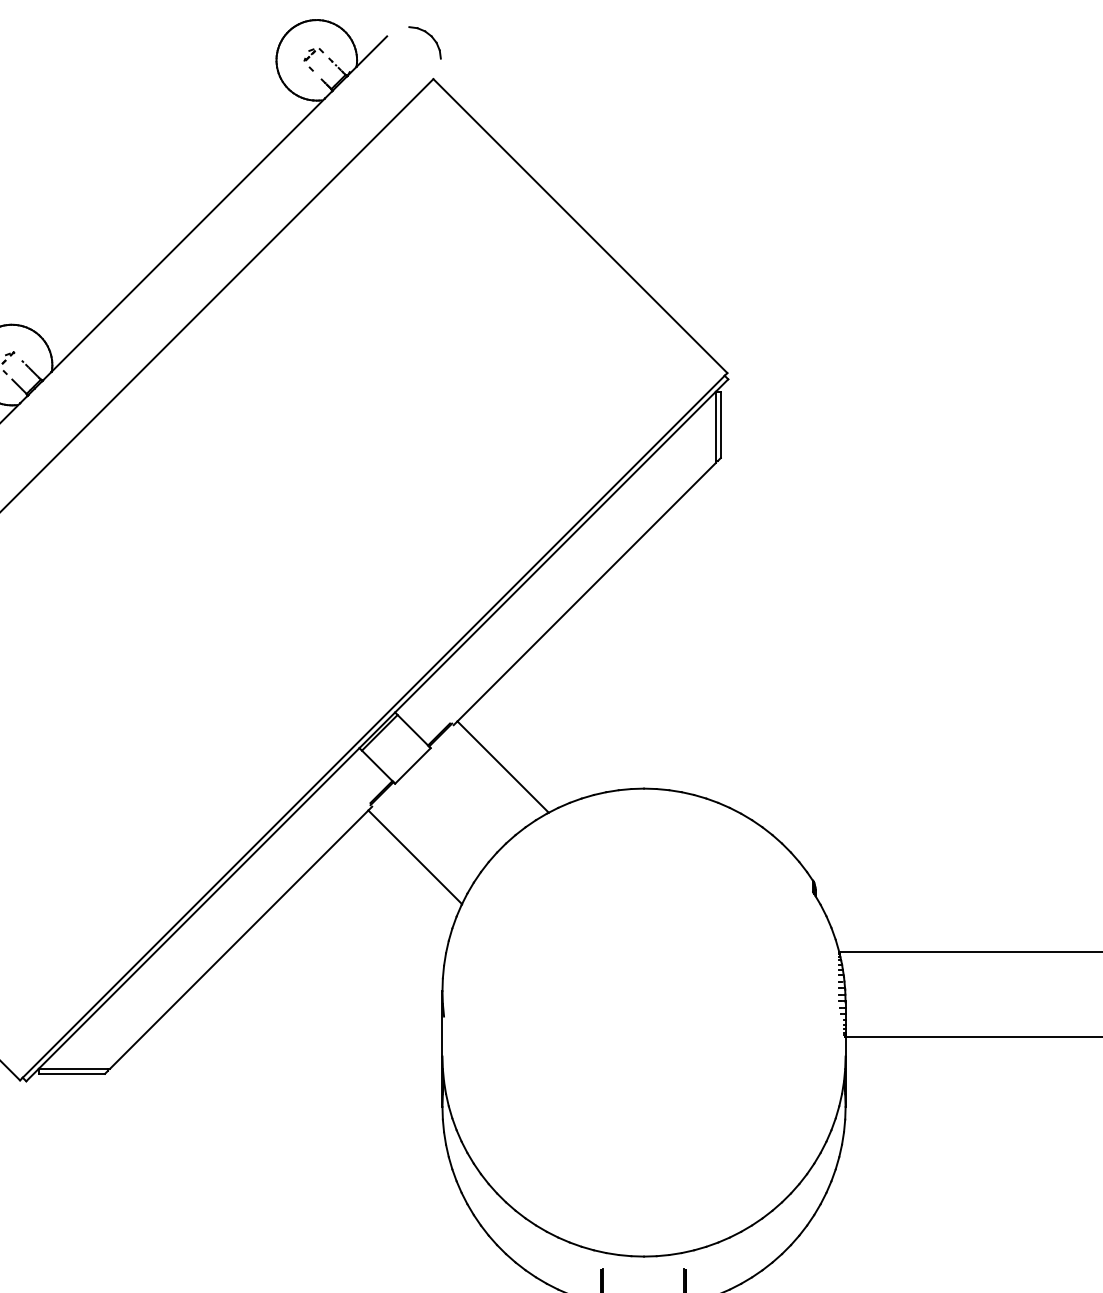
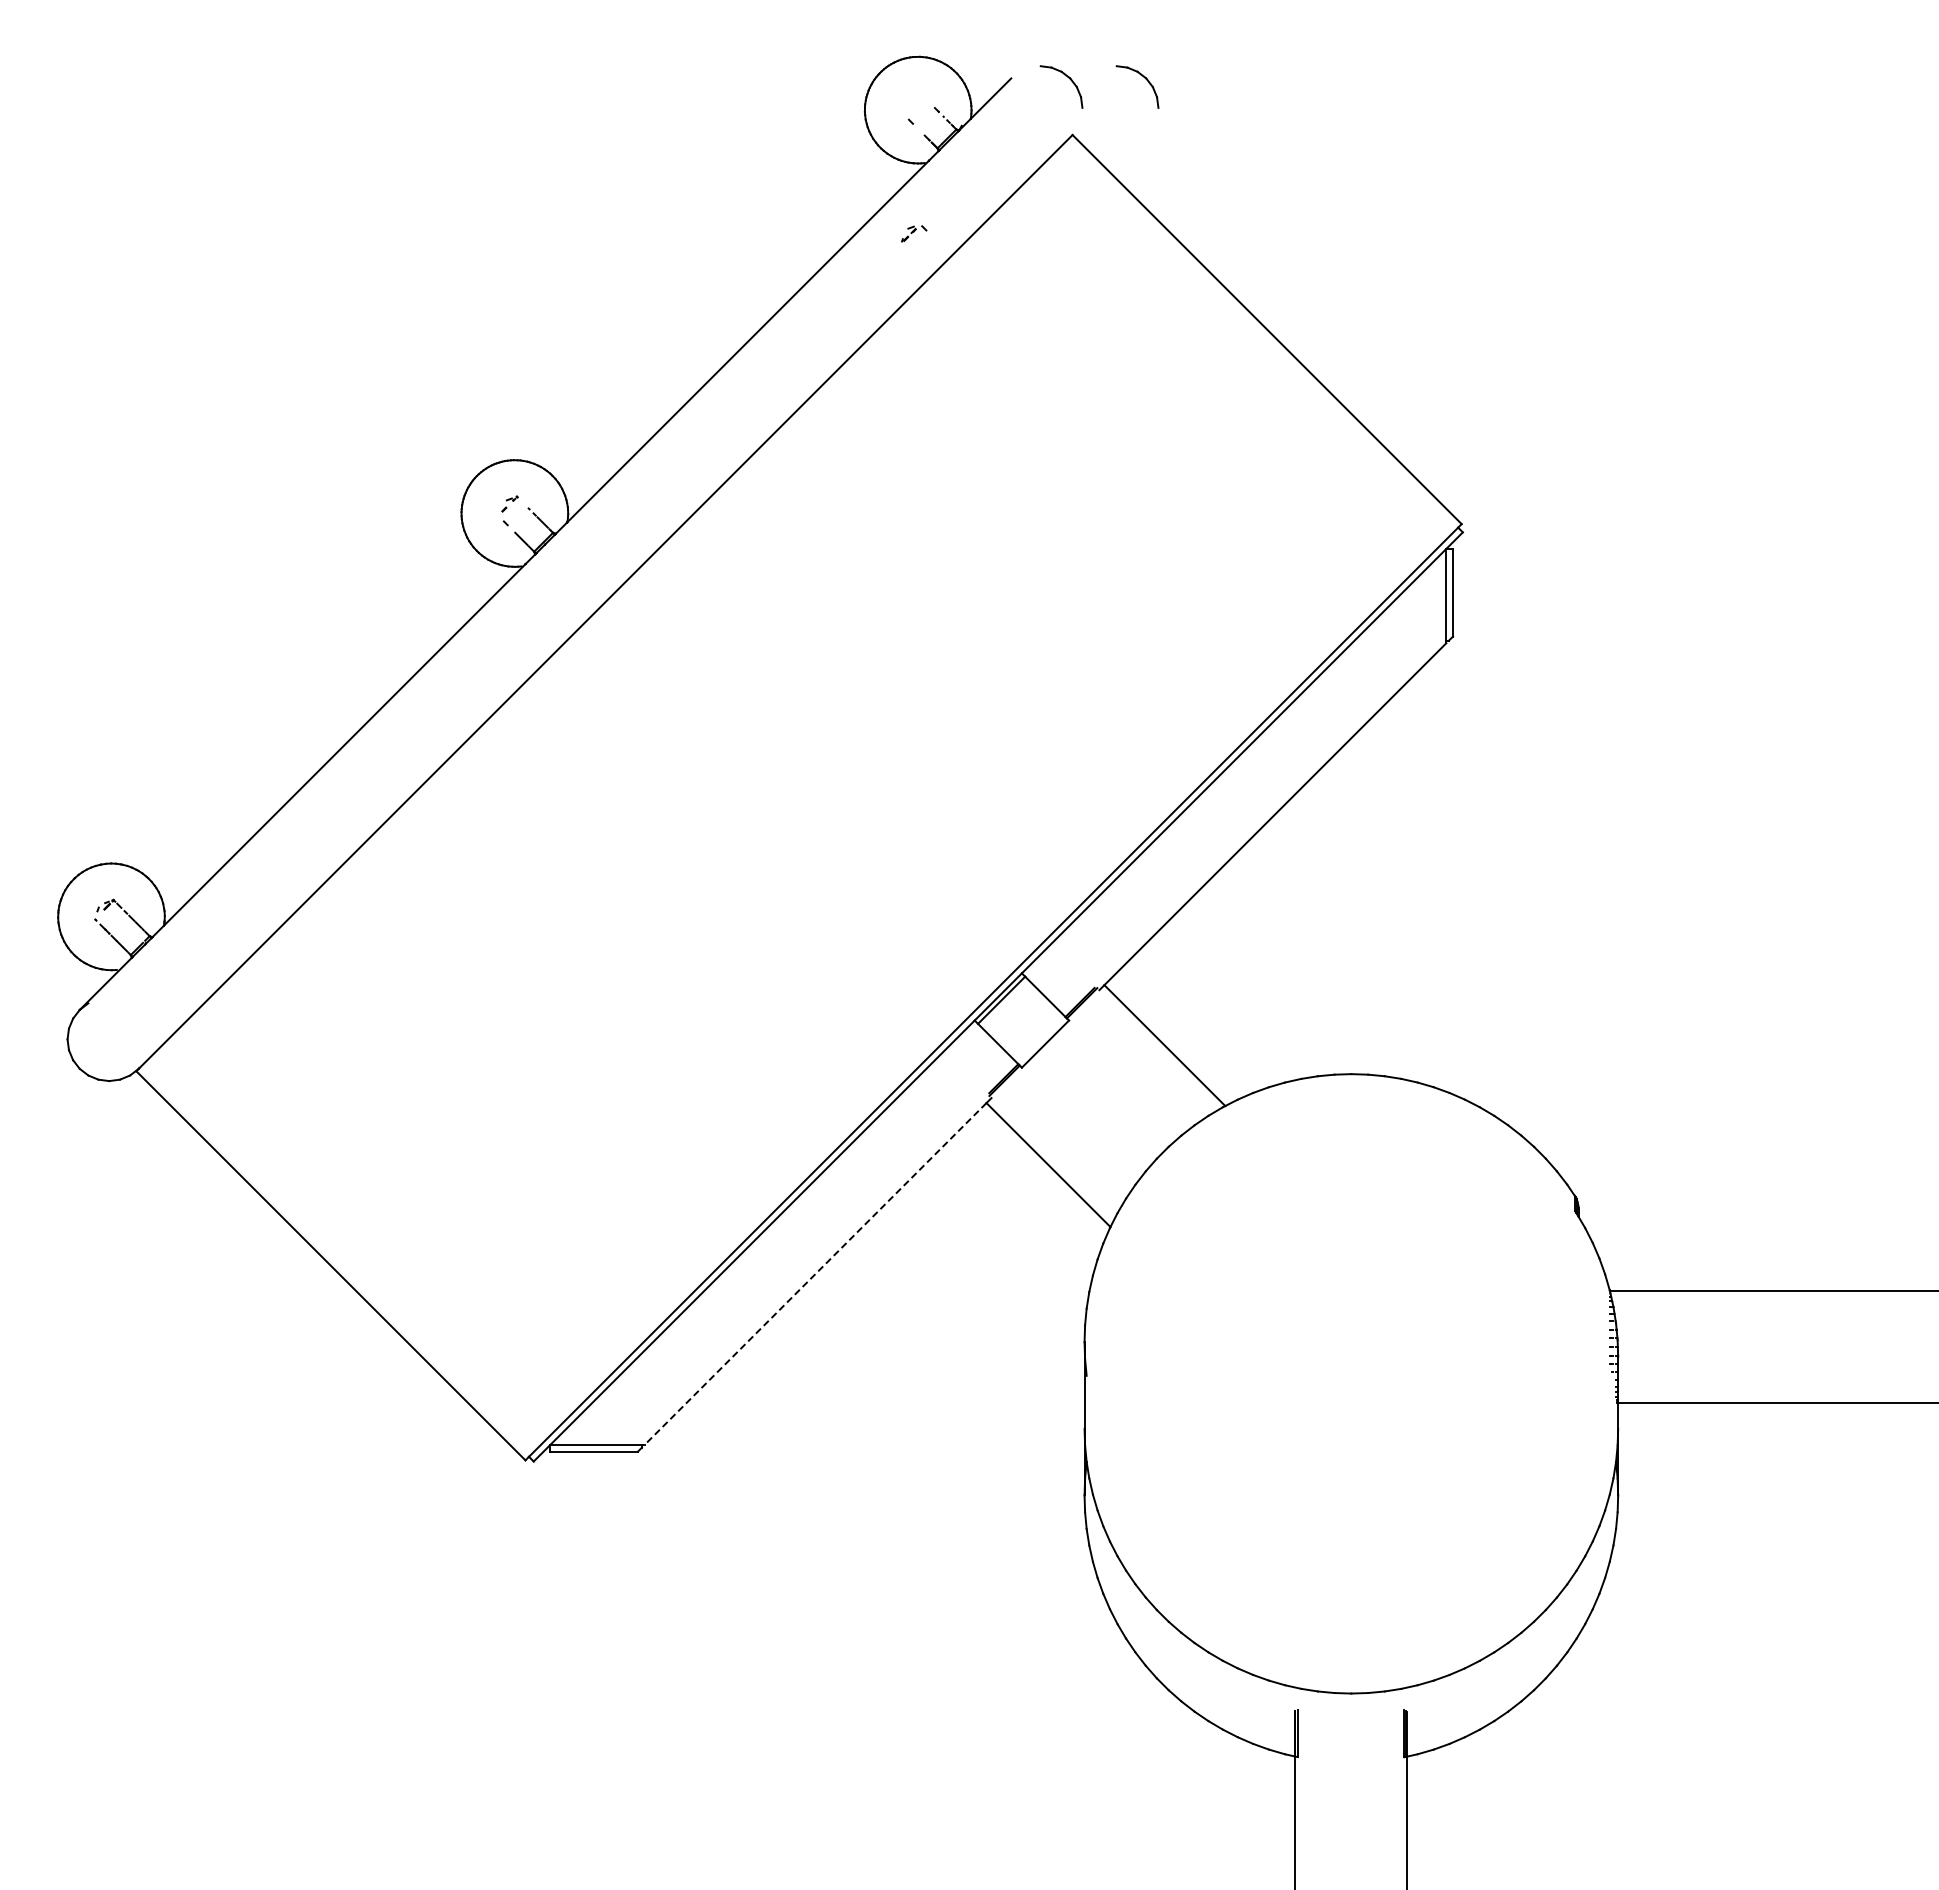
part: (487, 36) -> (1144, 78), added
part: (313, 54) -> (914, 233), moved
line: (239, 940) -> (815, 1274), solid -> dashed

